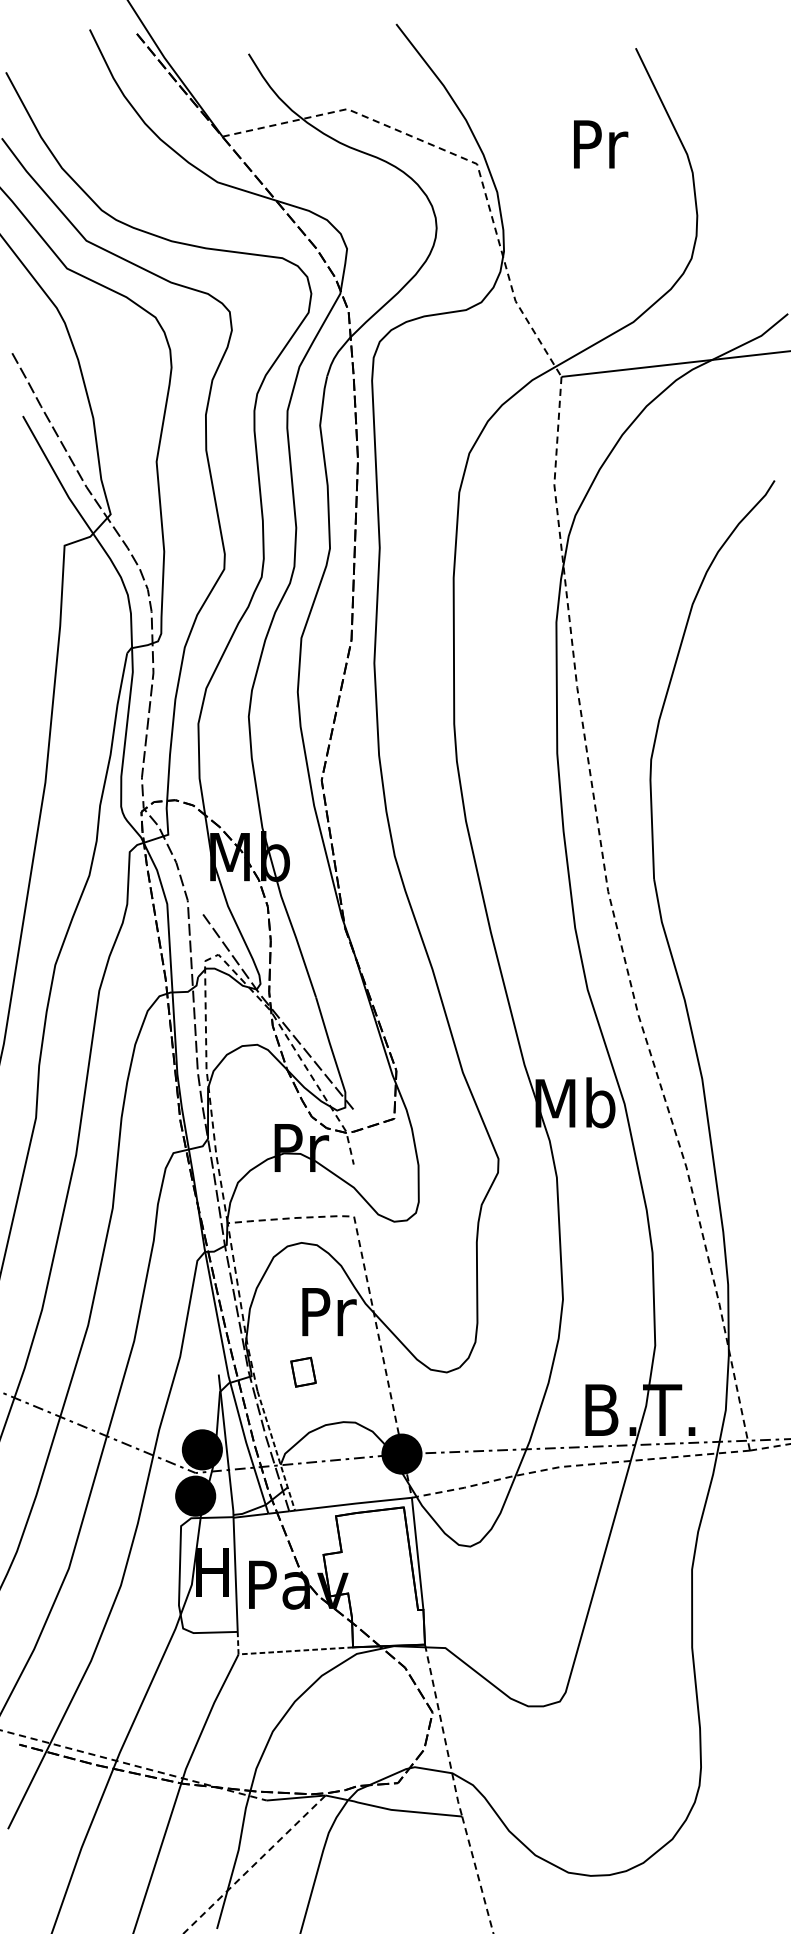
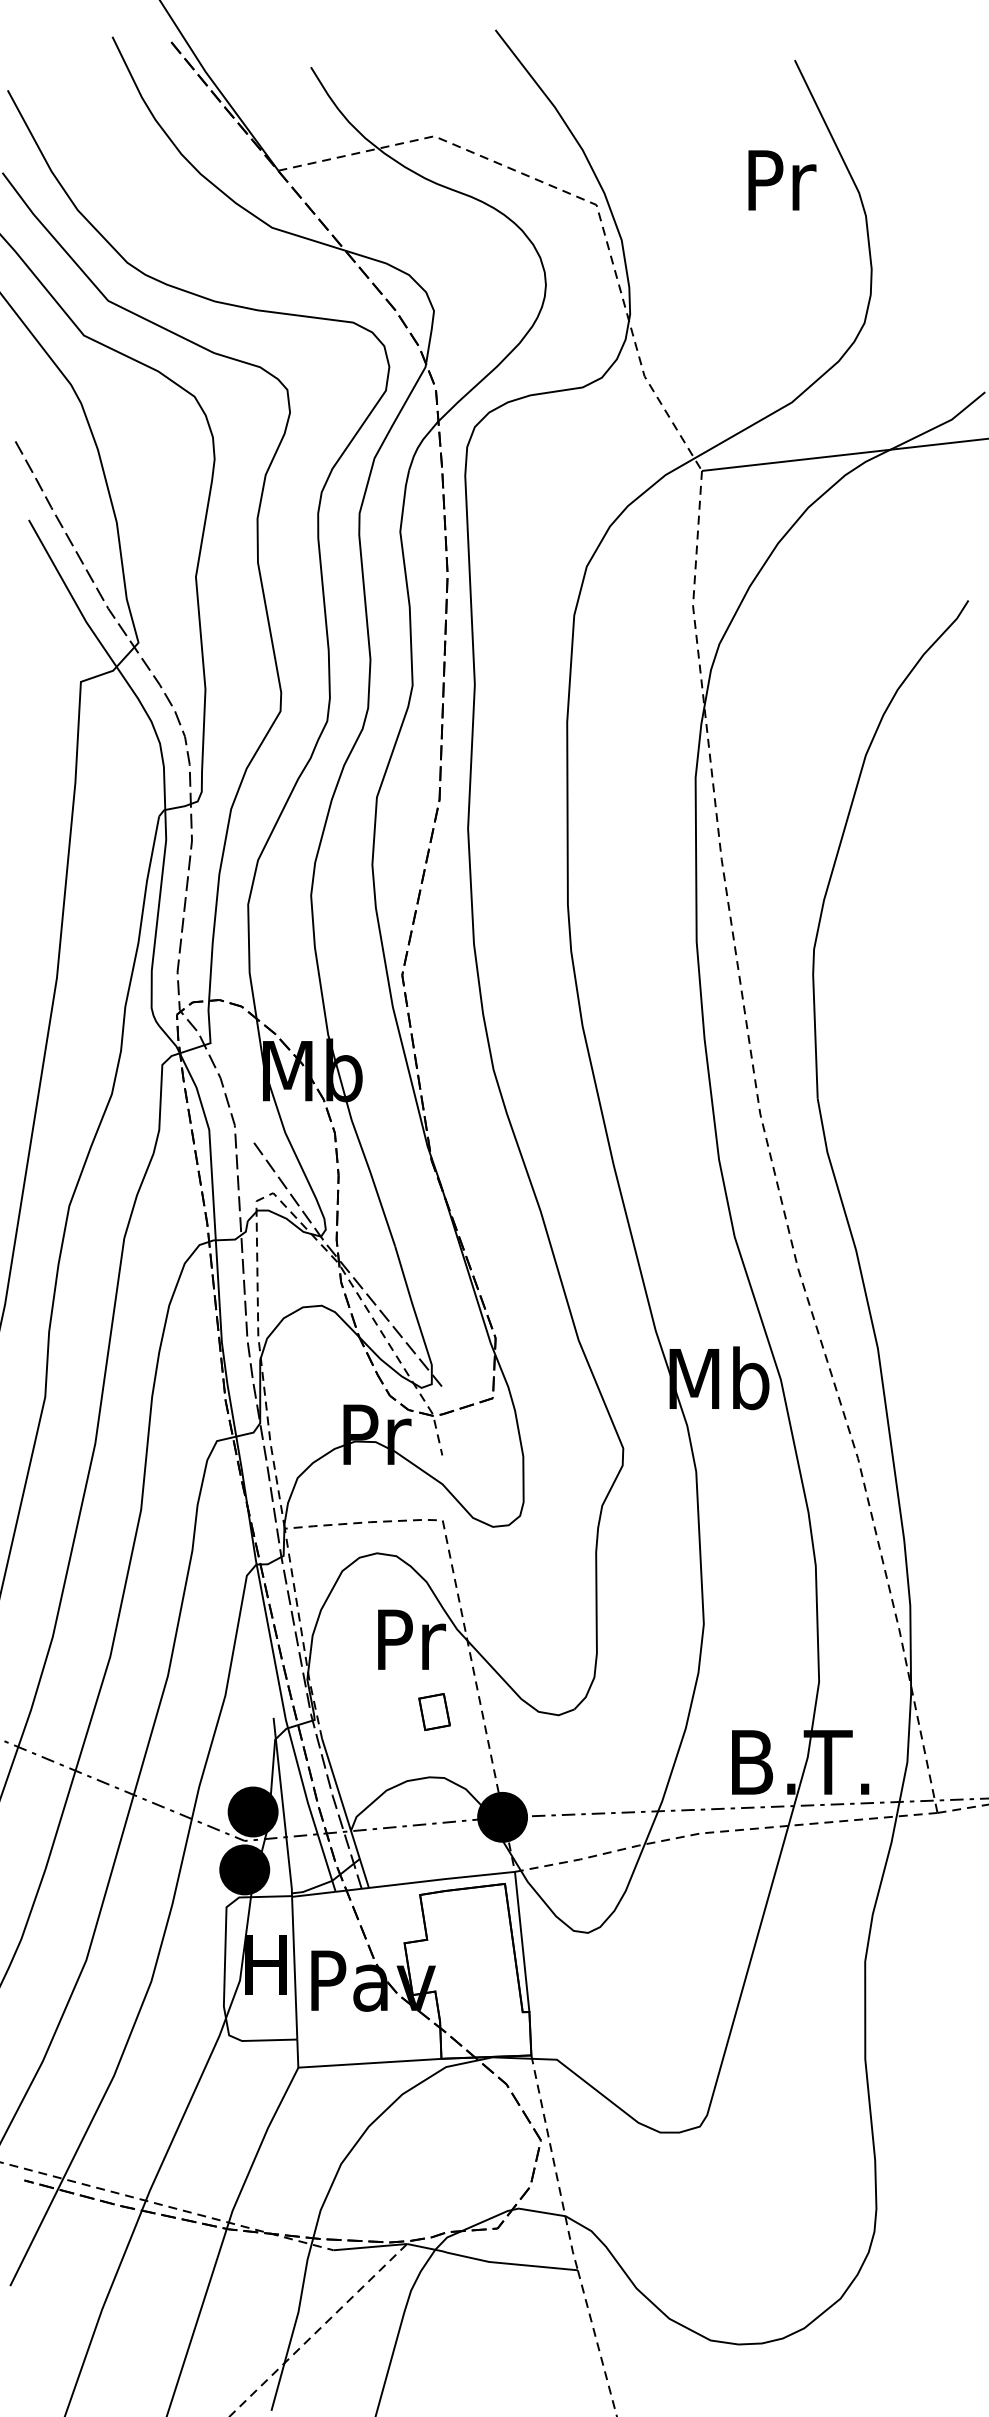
text: (601, 144) -> (782, 180), moved
part: (303, 1372) -> (434, 1712), moved
line: (276, 1451) -> (345, 1813), dashed -> solid
line: (283, 1651) -> (354, 2064), dashed -> solid

